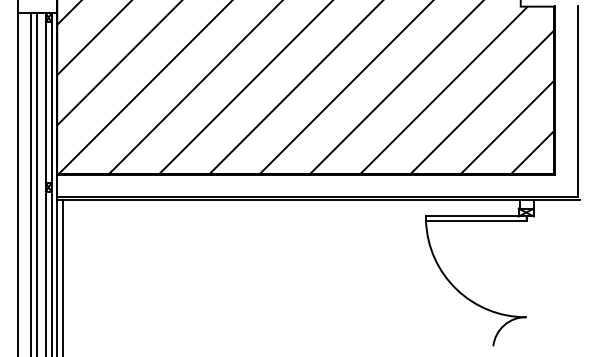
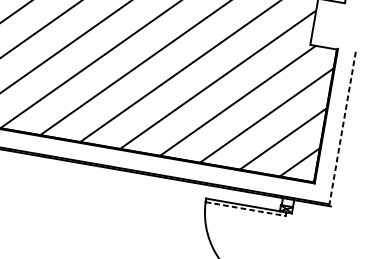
line: (577, 101) -> (342, 128), solid -> dashed
line: (476, 220) -> (245, 208), solid -> dashed

